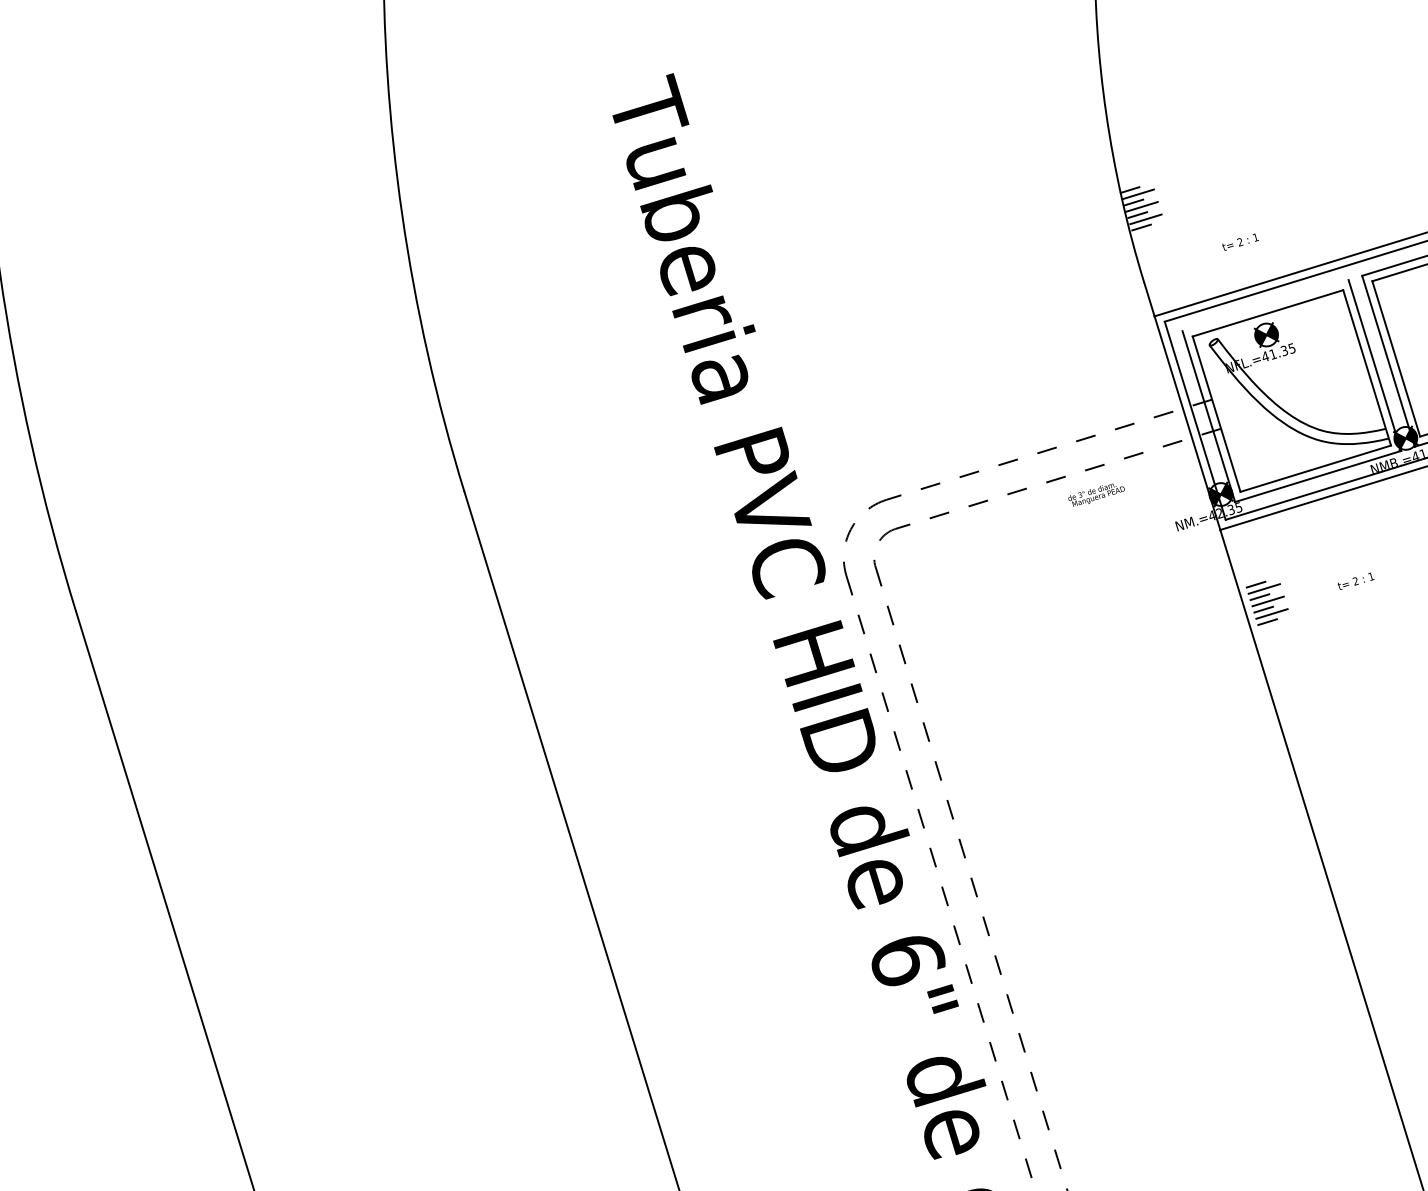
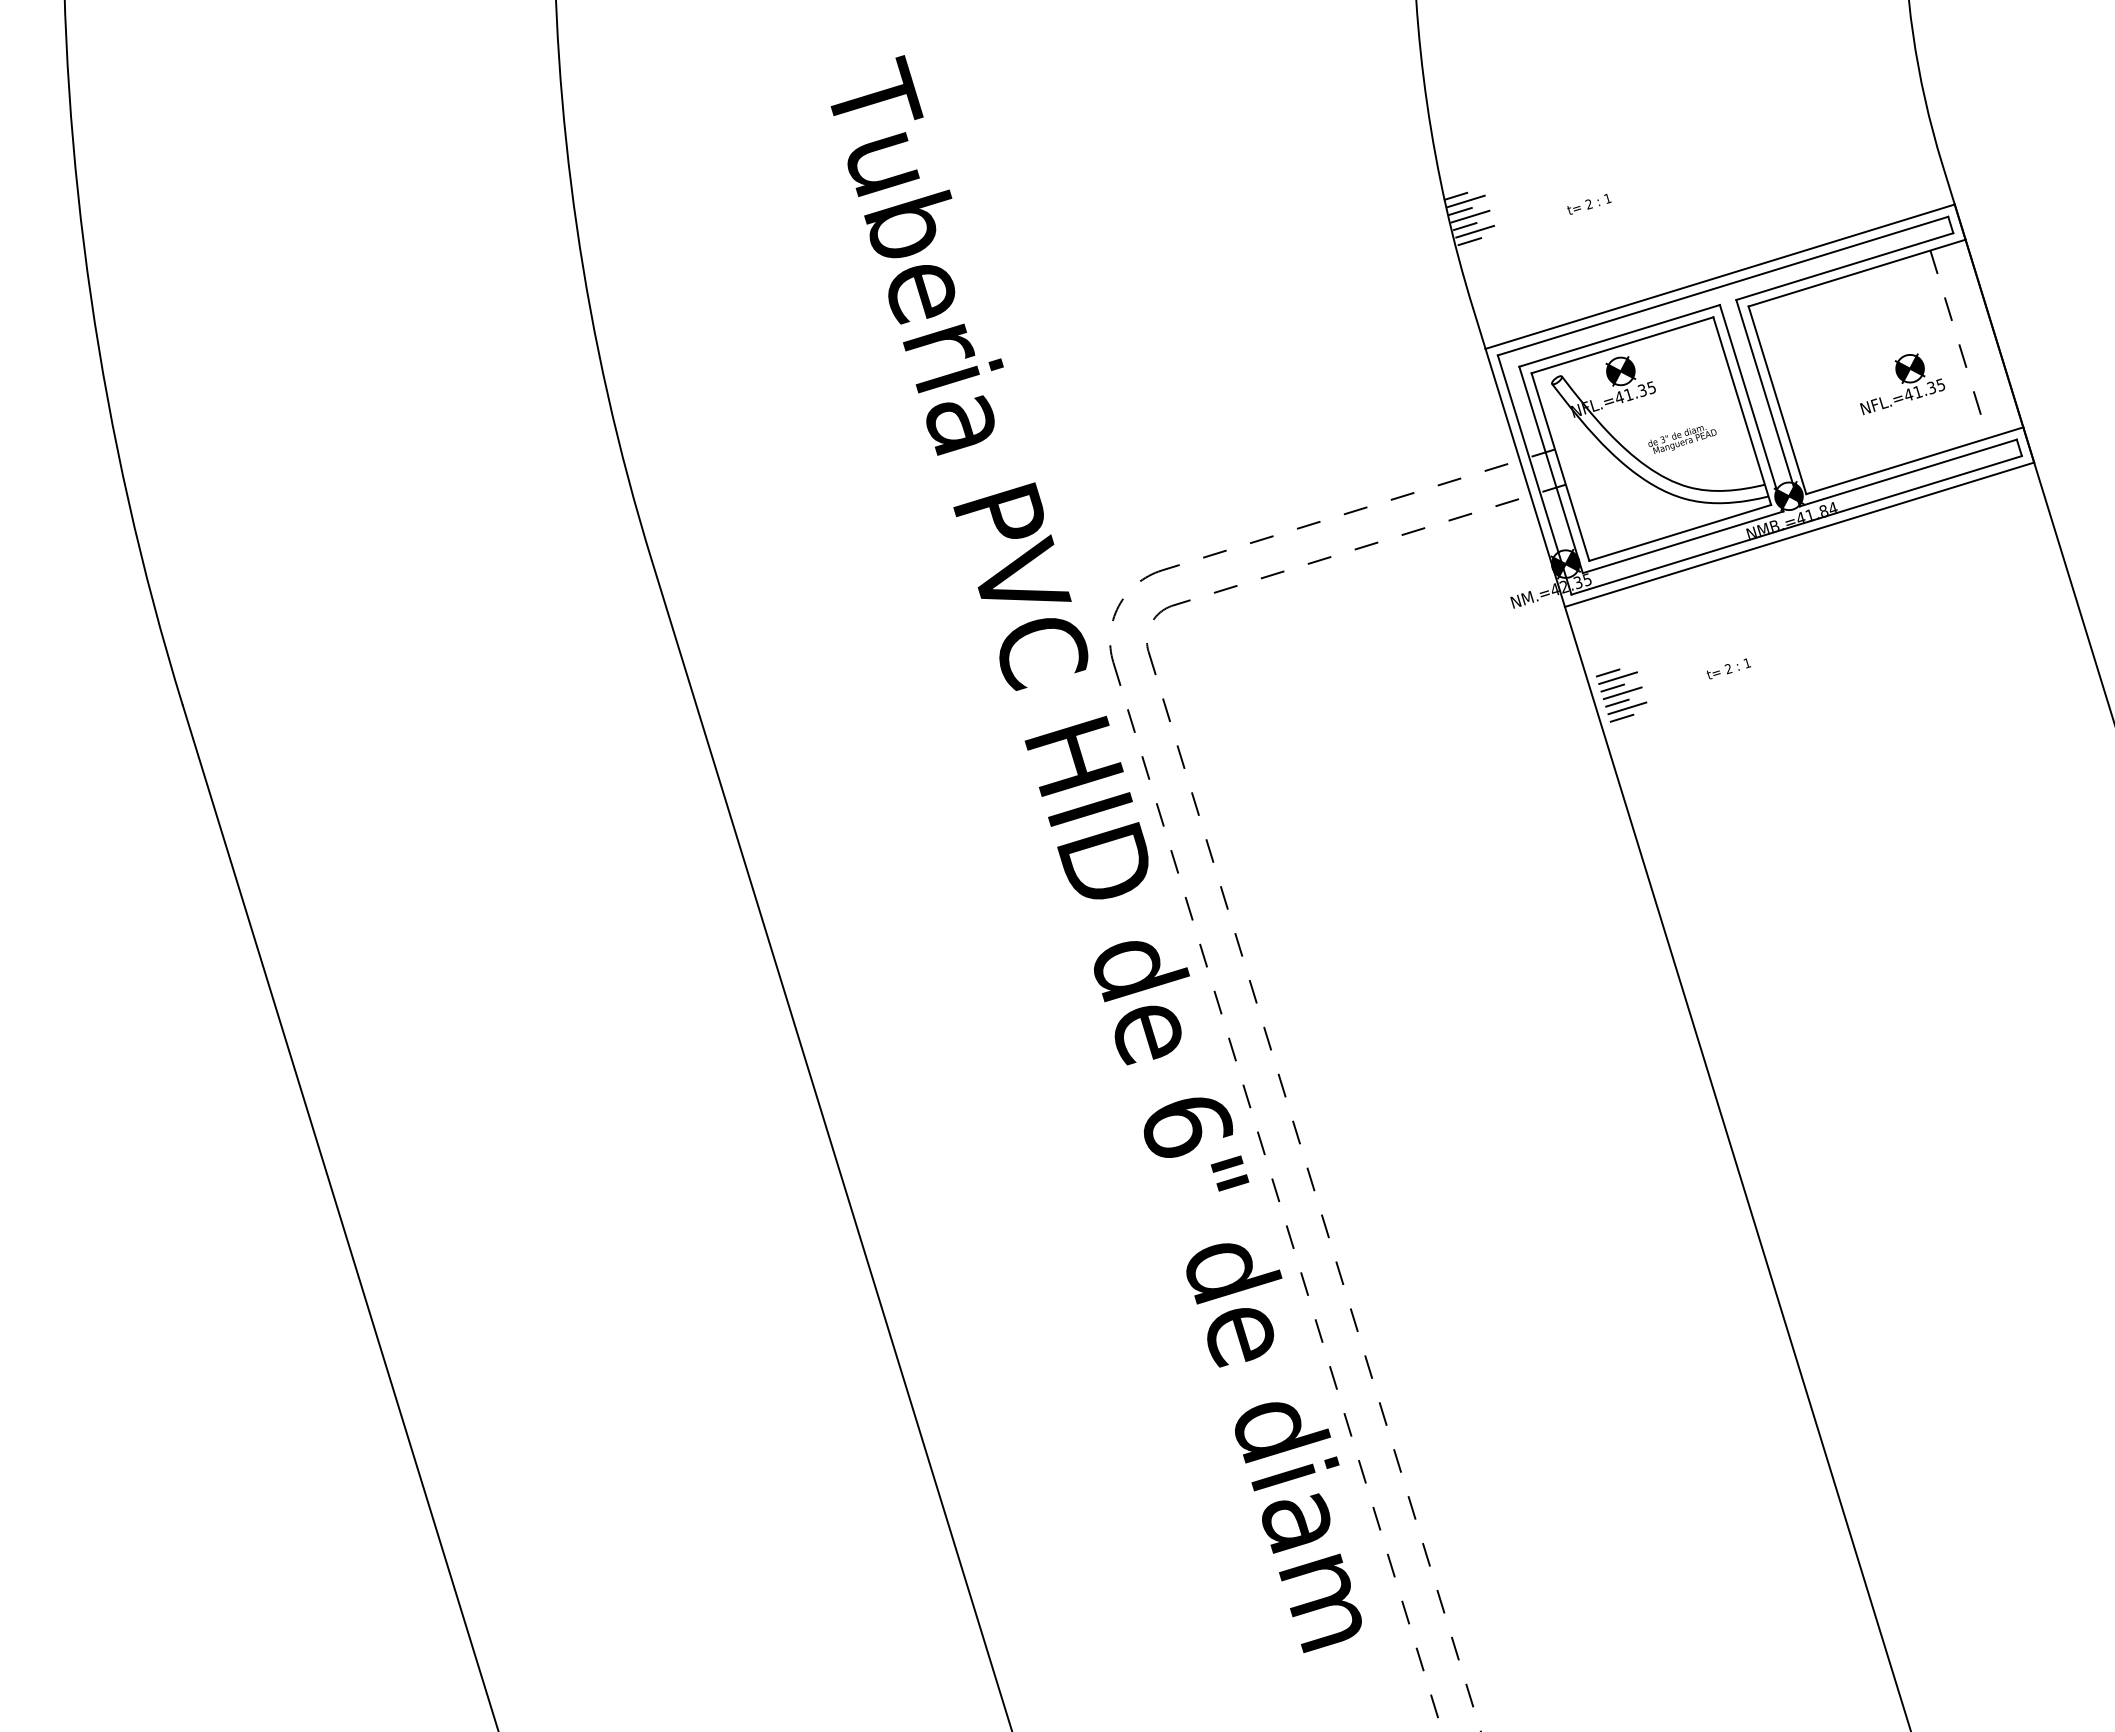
text: (1240, 242) -> (1589, 204), moved
line: (1265, 305) -> (1619, 335), added
text: (1096, 494) -> (1682, 439), moved

